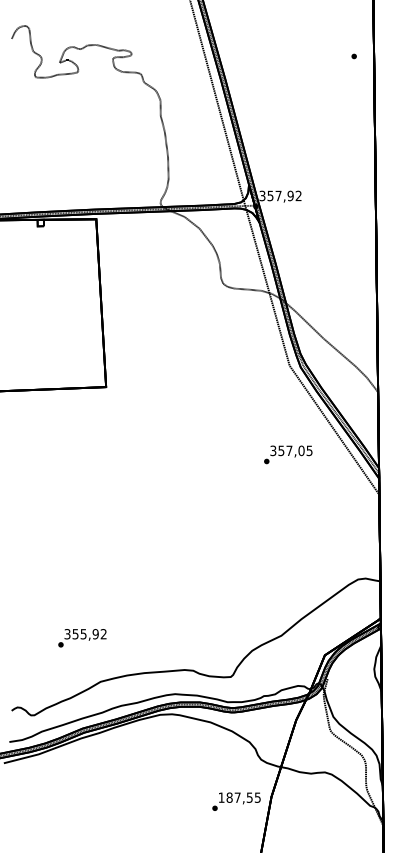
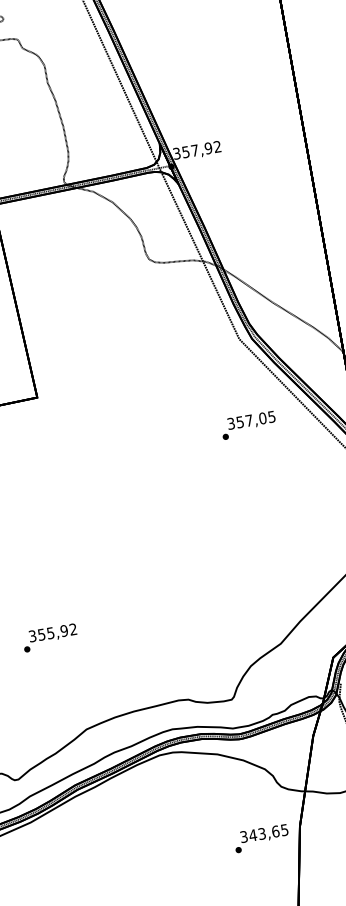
text: (288, 454) -> (248, 424), moved
text: (82, 638) -> (50, 638), moved
text: (235, 797) -> (259, 834), 187,55 -> 343,65

